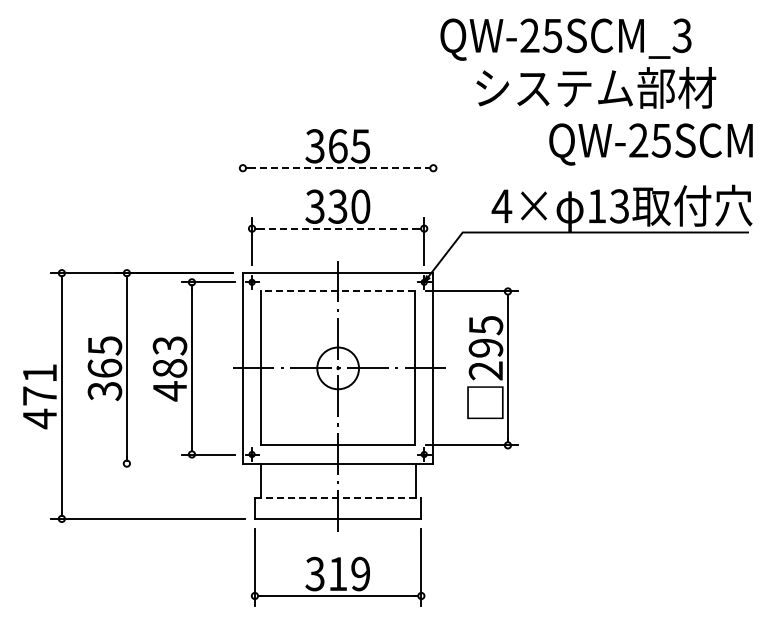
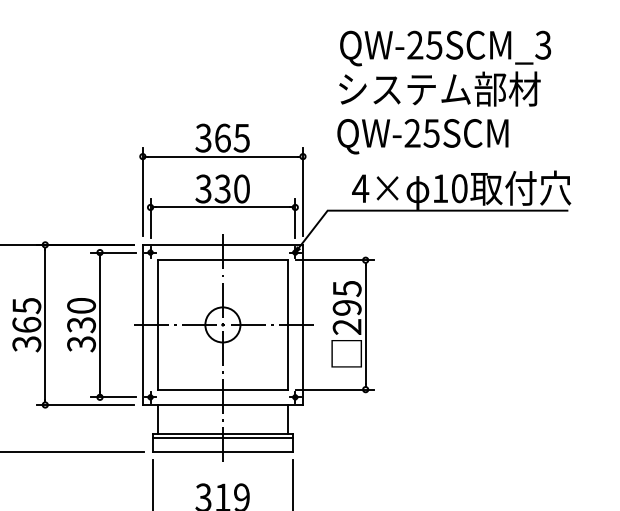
text: (565, 39) -> (445, 48), moved
text: (650, 144) -> (422, 136), moved
line: (338, 168) -> (223, 156), dashed -> solid
text: (619, 206) -> (459, 188), 13 -> 10
line: (242, 209) -> (142, 191), added
line: (433, 209) -> (303, 191), added
line: (338, 228) -> (223, 207), dashed -> solid
line: (338, 291) -> (223, 260), dashed -> solid
text: (169, 368) -> (81, 325), 483 -> 330
line: (174, 463) -> (85, 404), added
line: (338, 497) -> (223, 433), dashed -> solid
line: (337, 502) -> (222, 437), added

